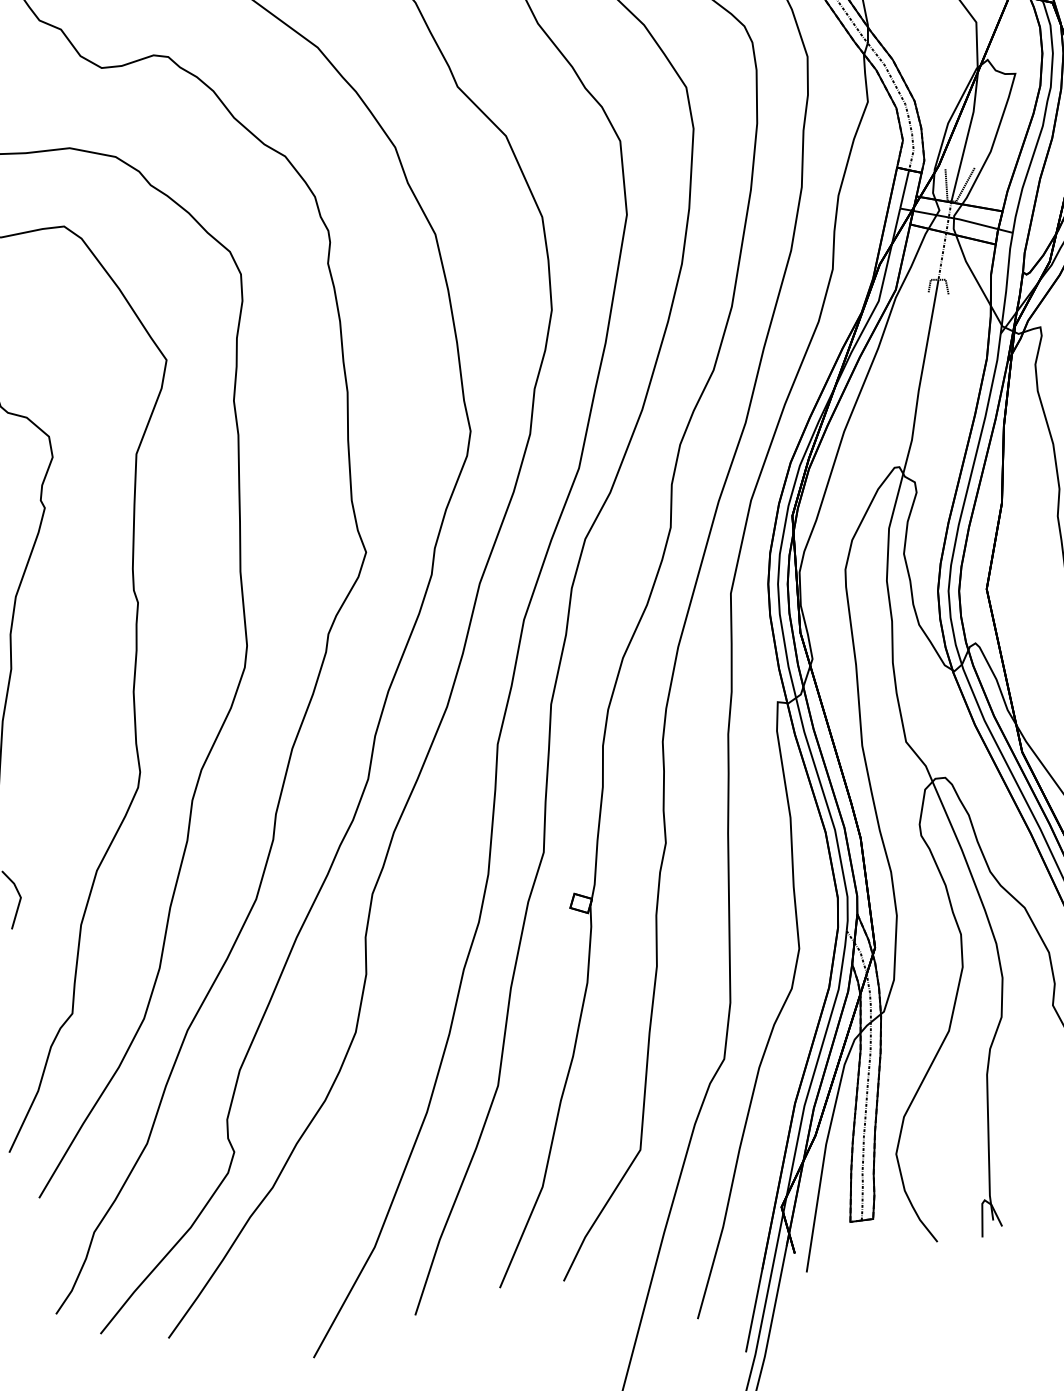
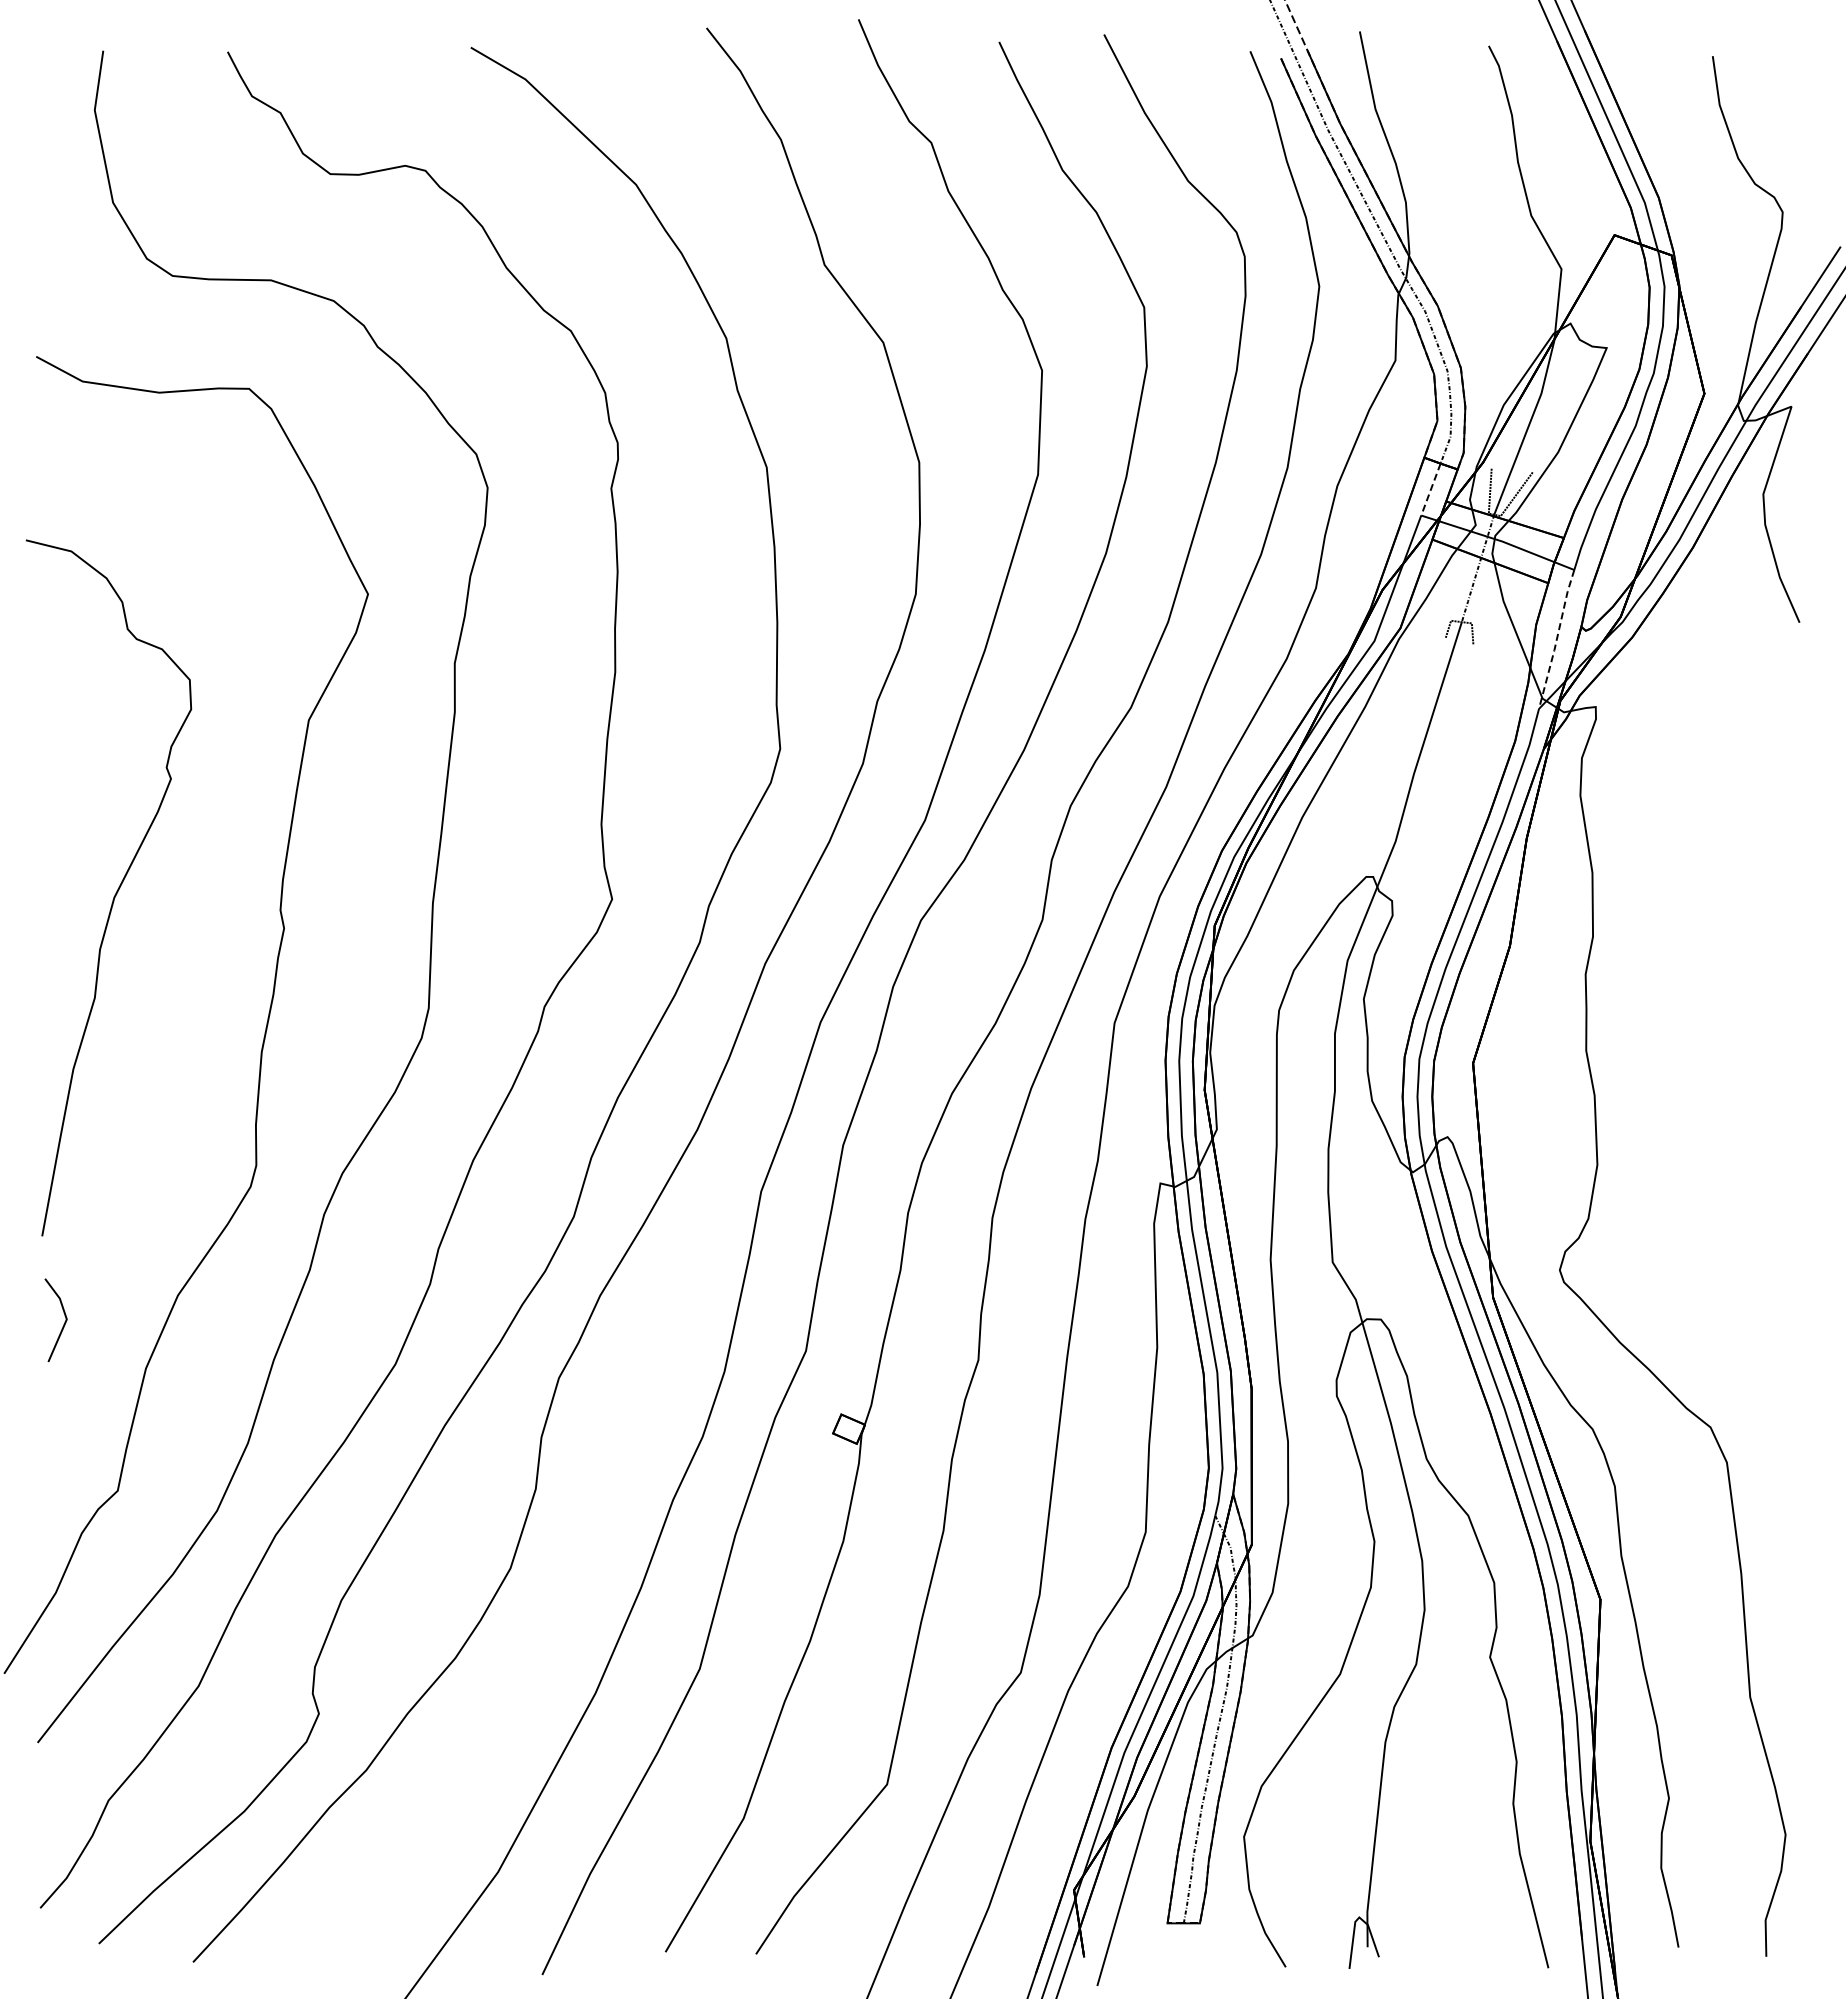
line: (904, 189) -> (1430, 489), solid -> dashed
line: (1006, 283) -> (1556, 639), solid -> dashed

